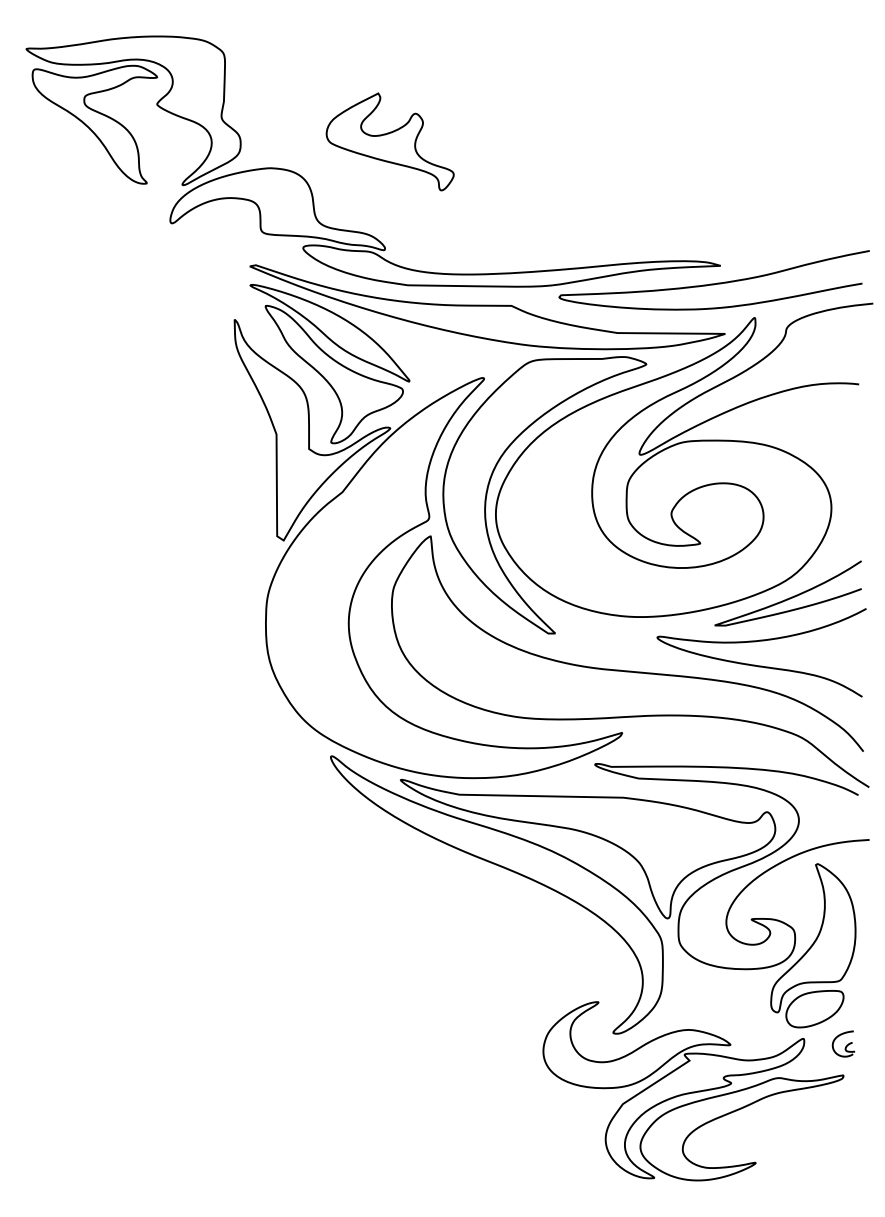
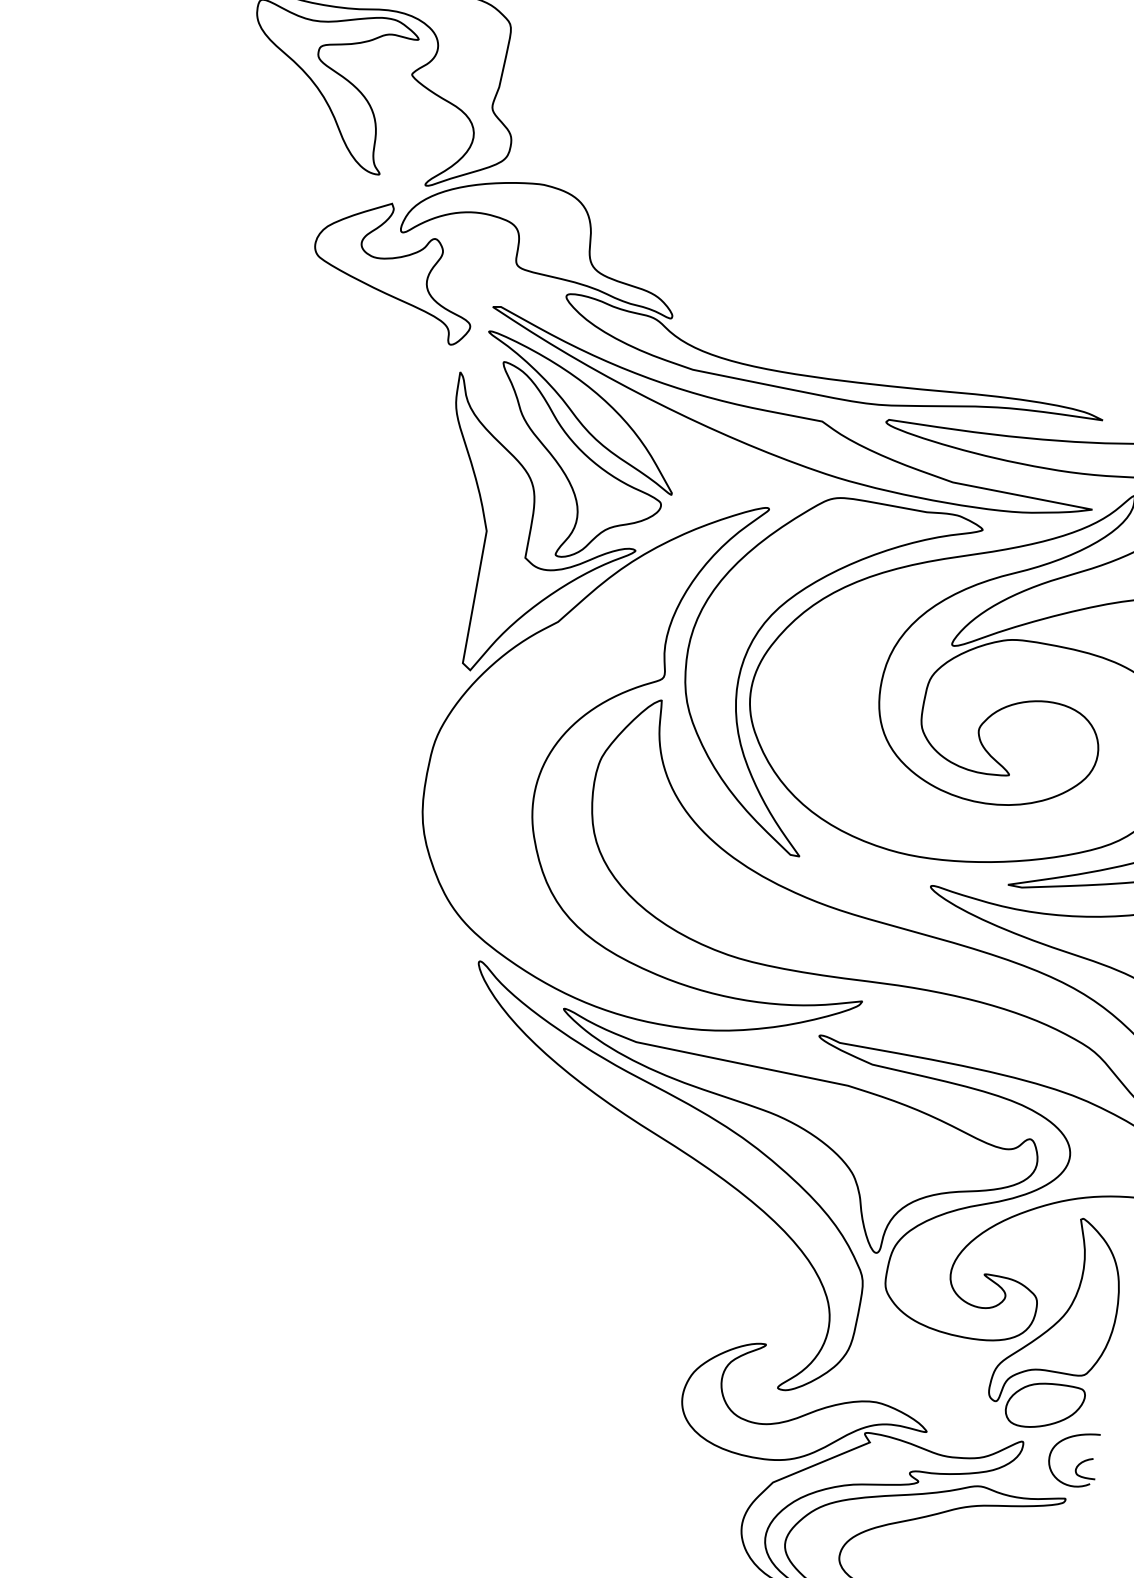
part: (389, 141) -> (394, 268), moved
part: (843, 1043) -> (1073, 1457), size x1.67

